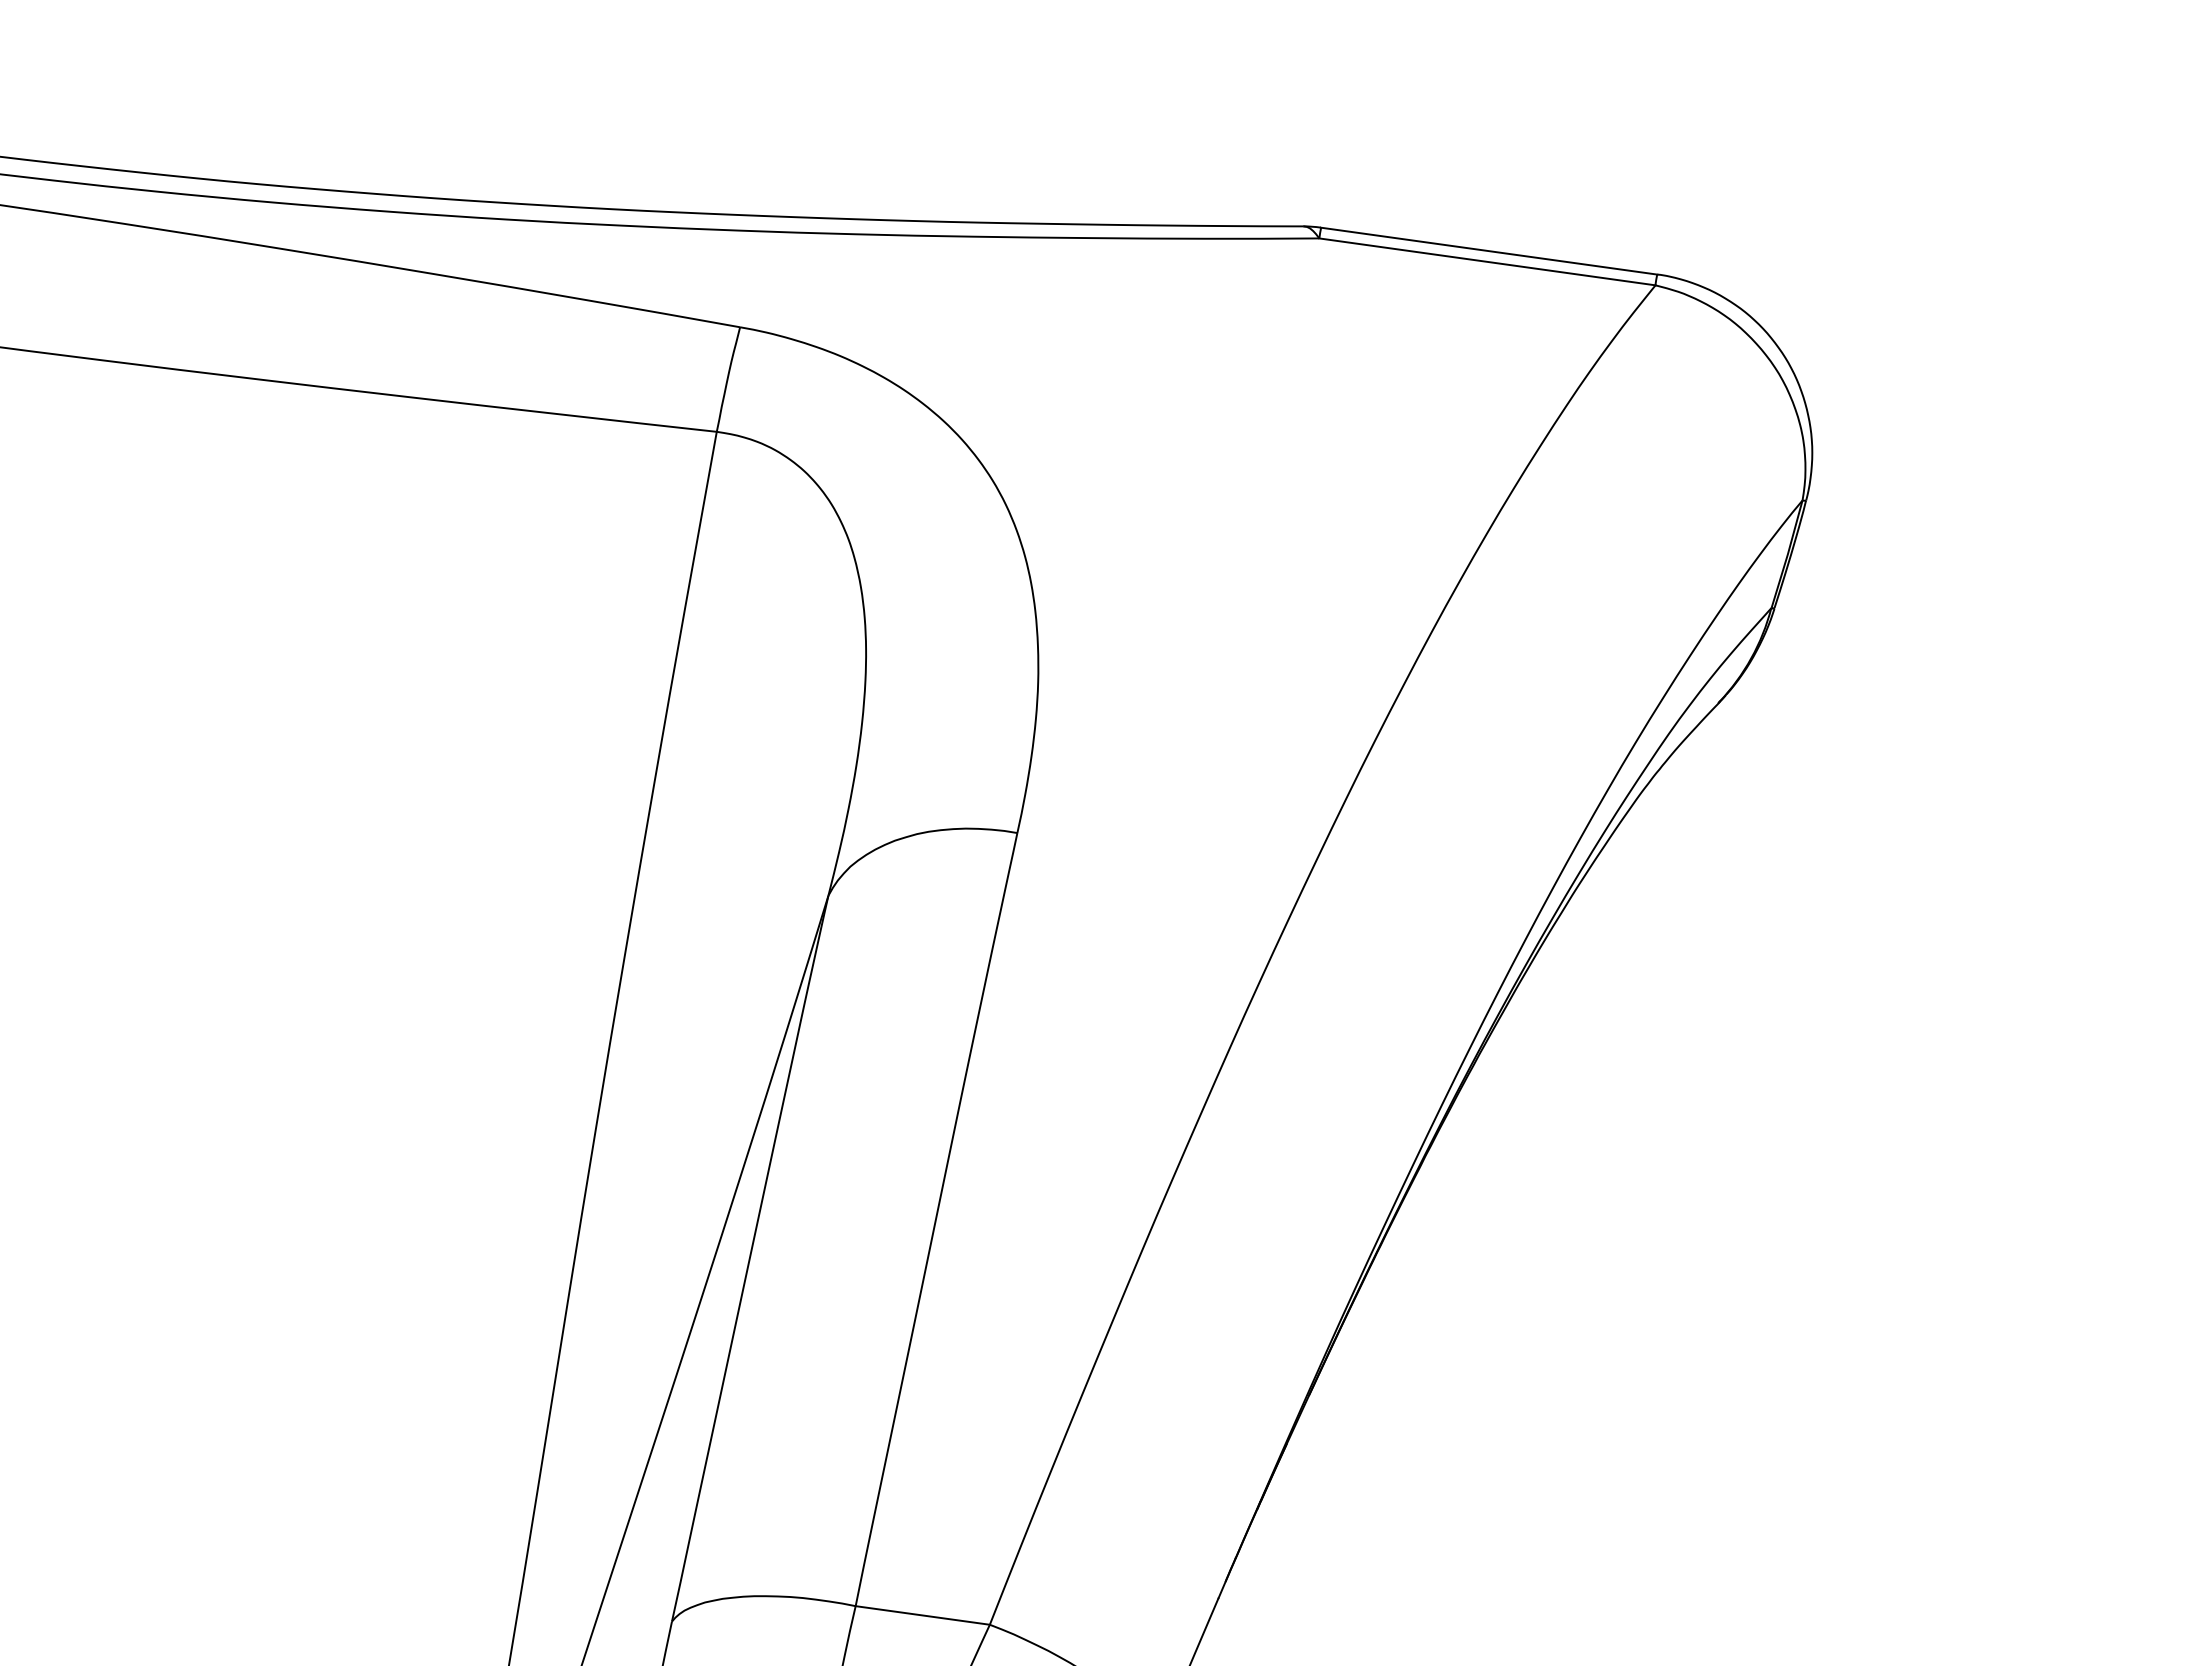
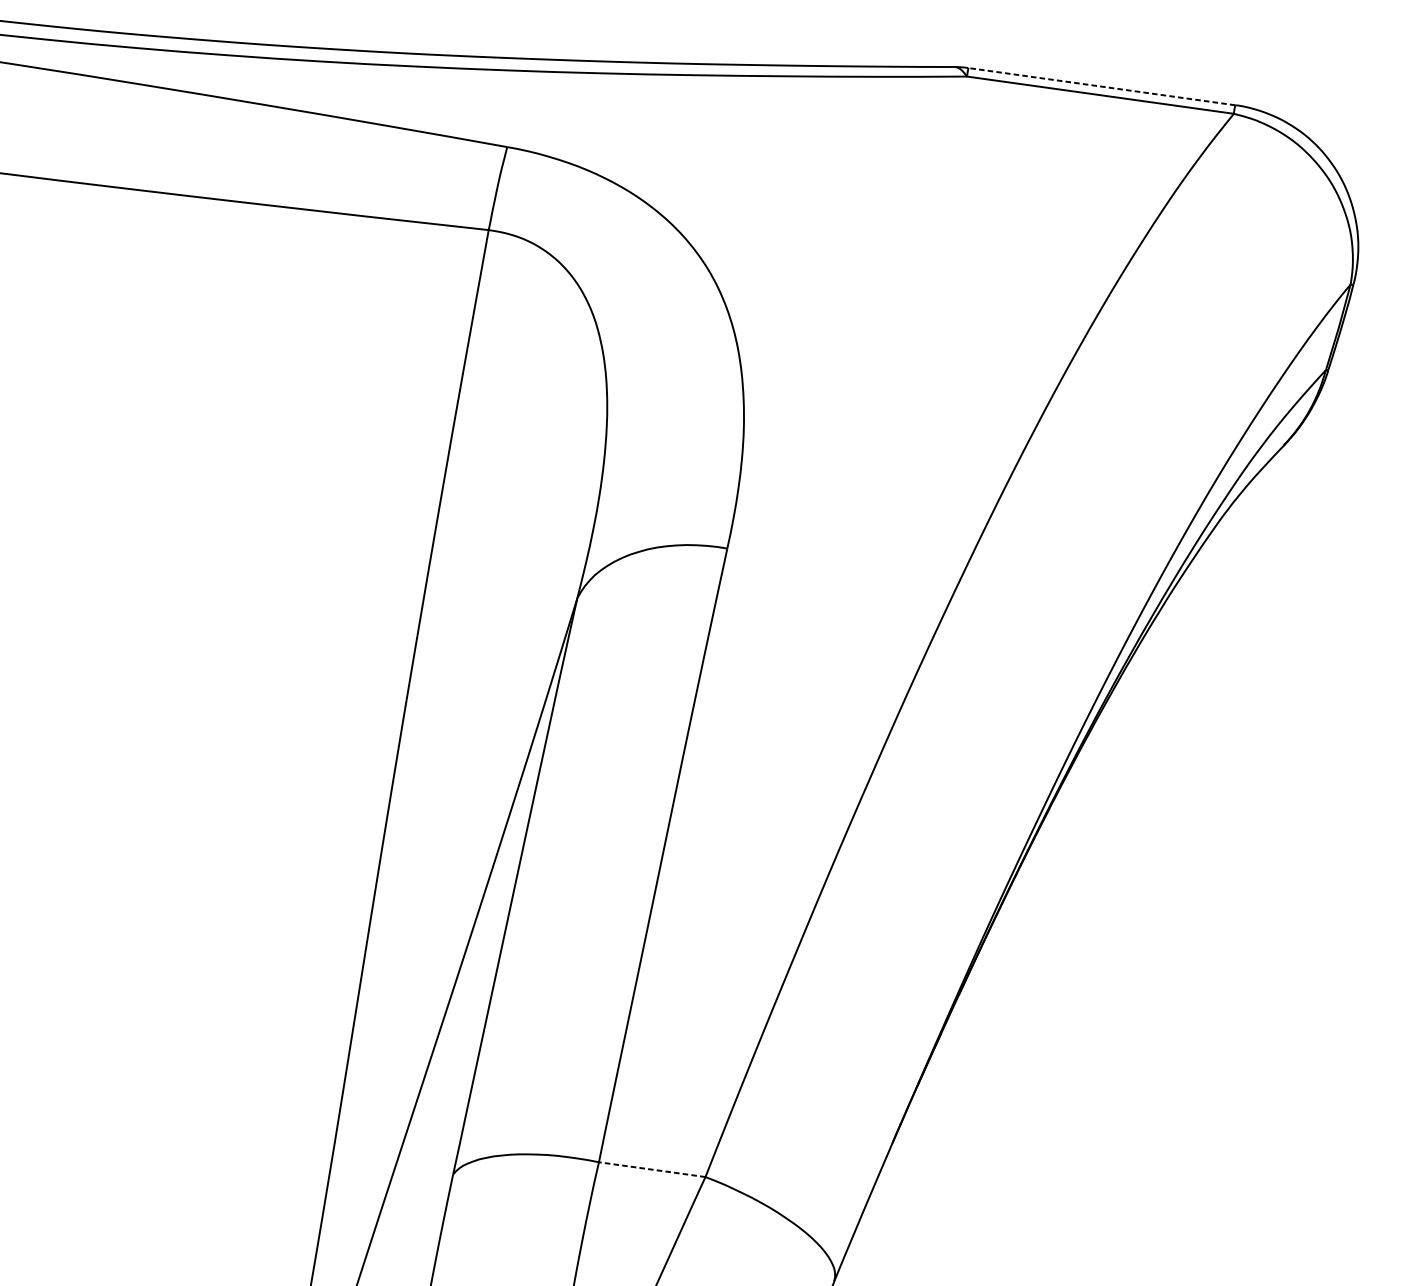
line: (1489, 251) -> (1102, 86), solid -> dashed
line: (922, 1615) -> (652, 1169), solid -> dashed

